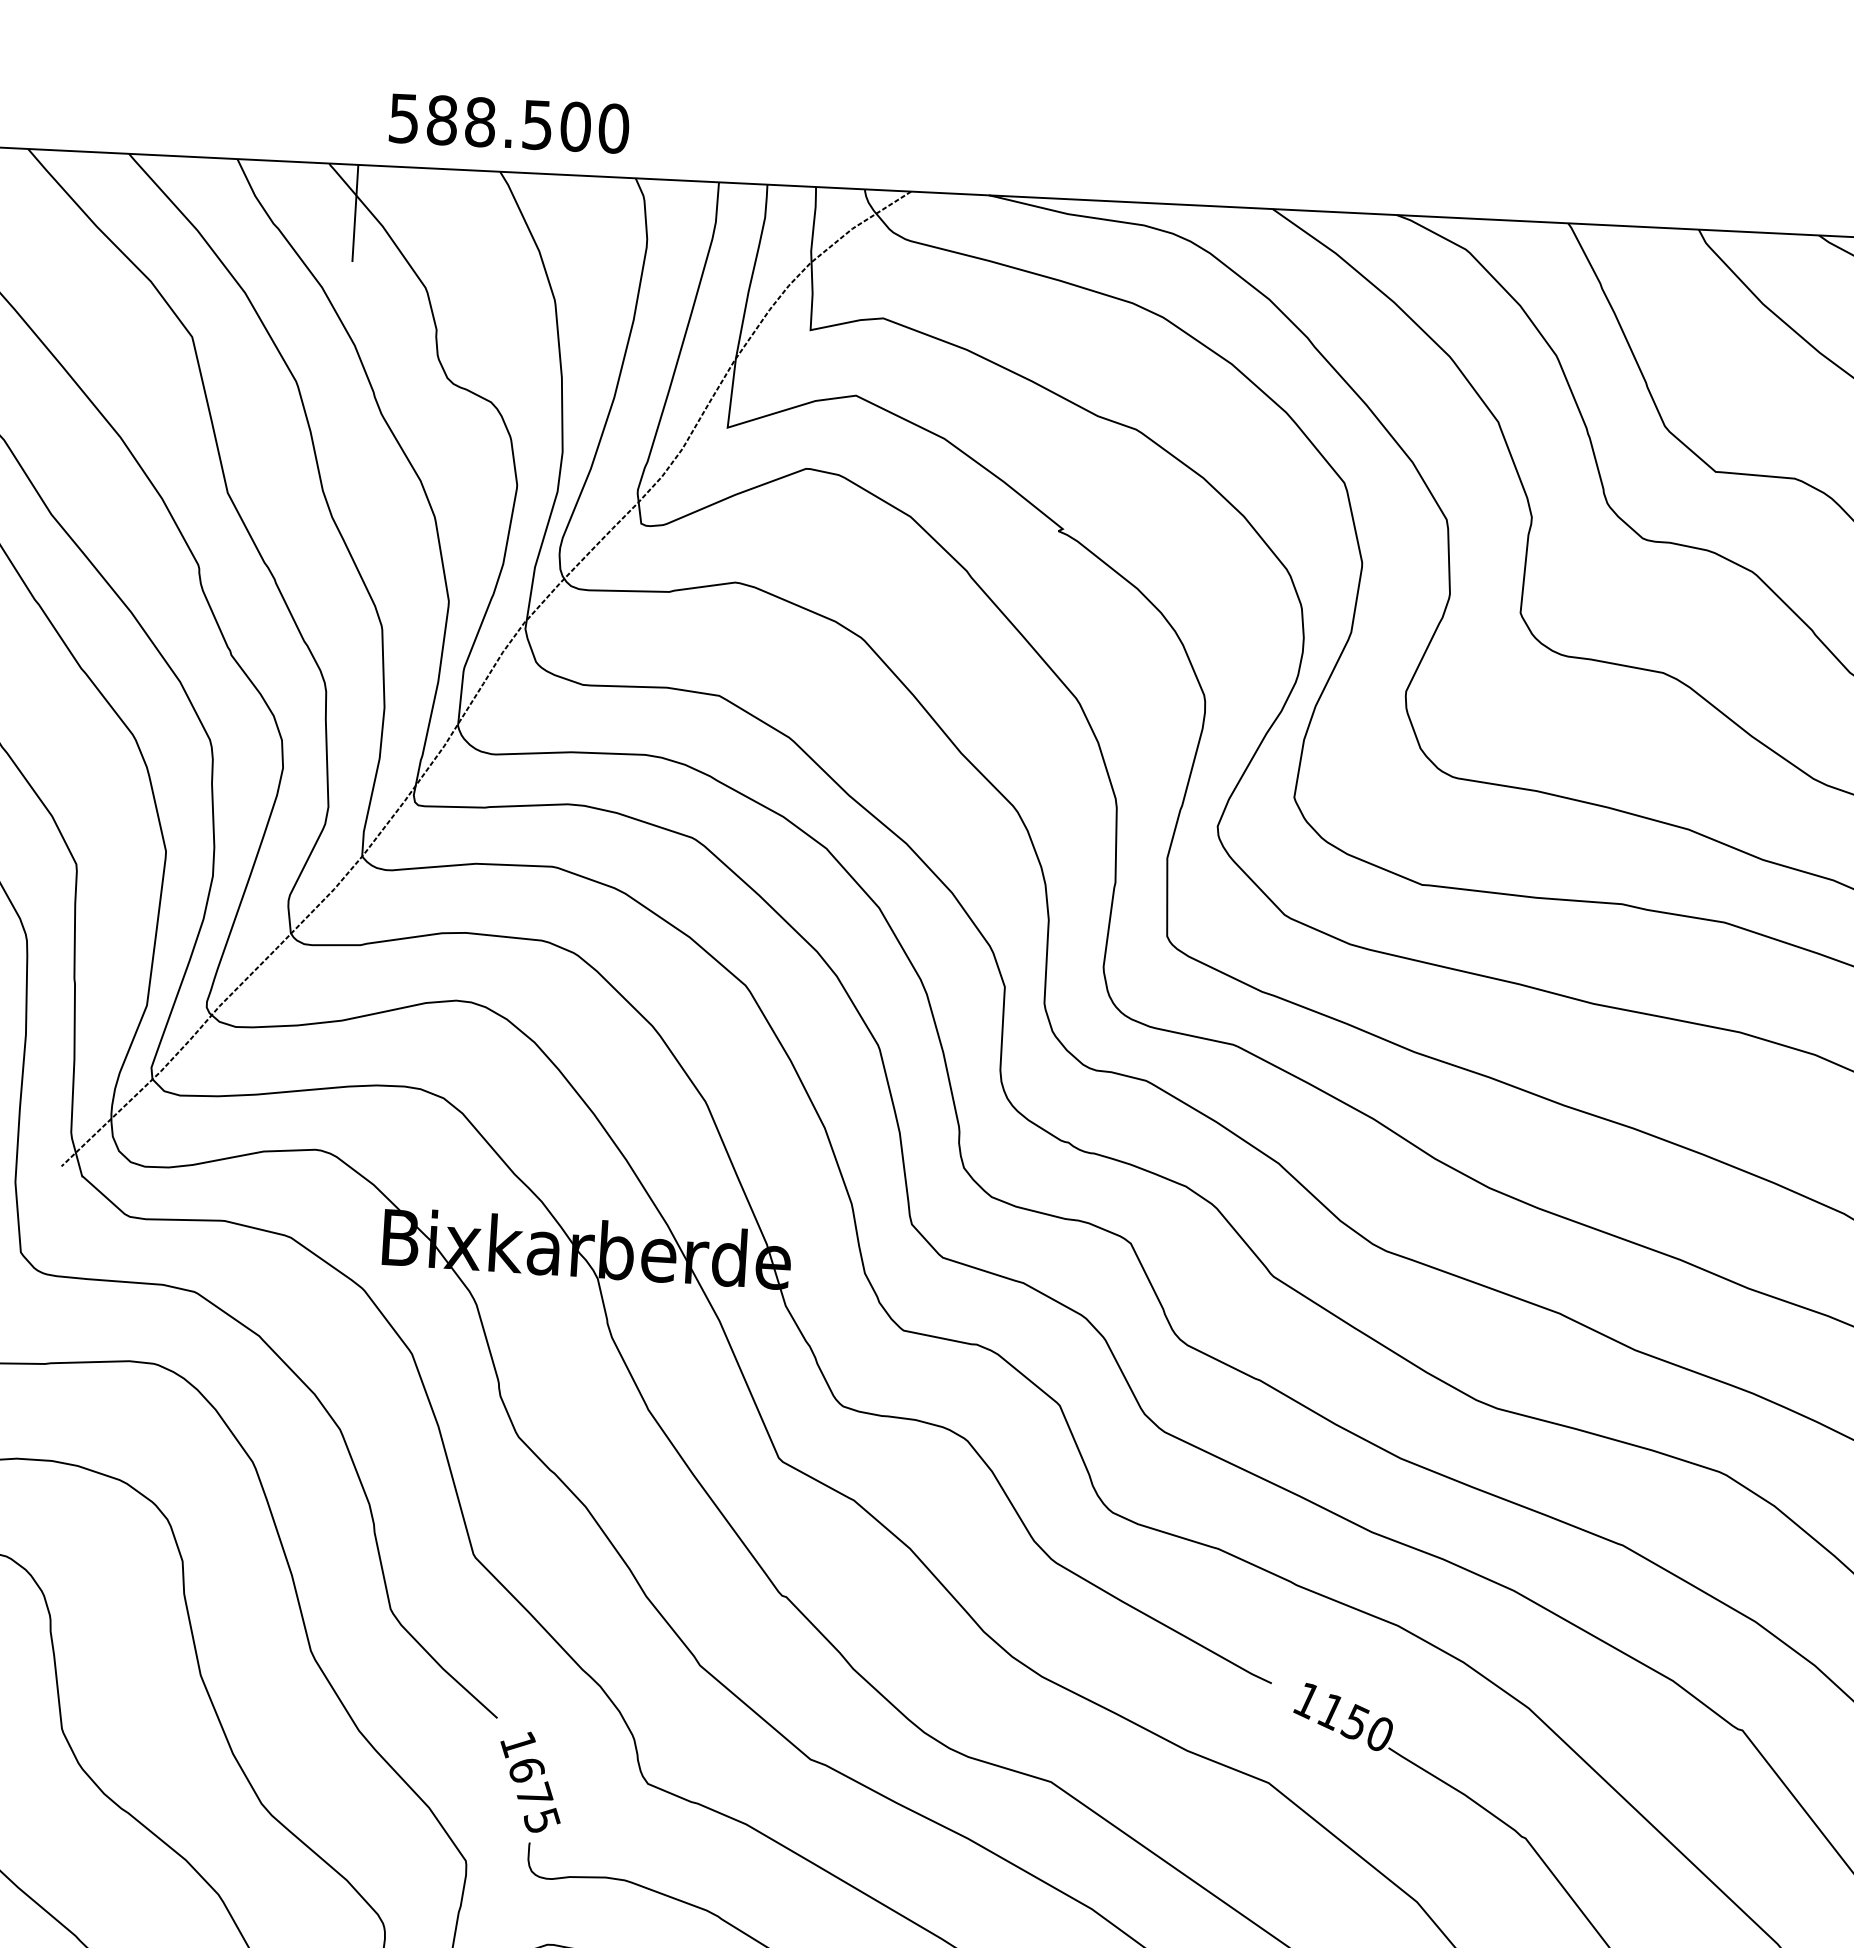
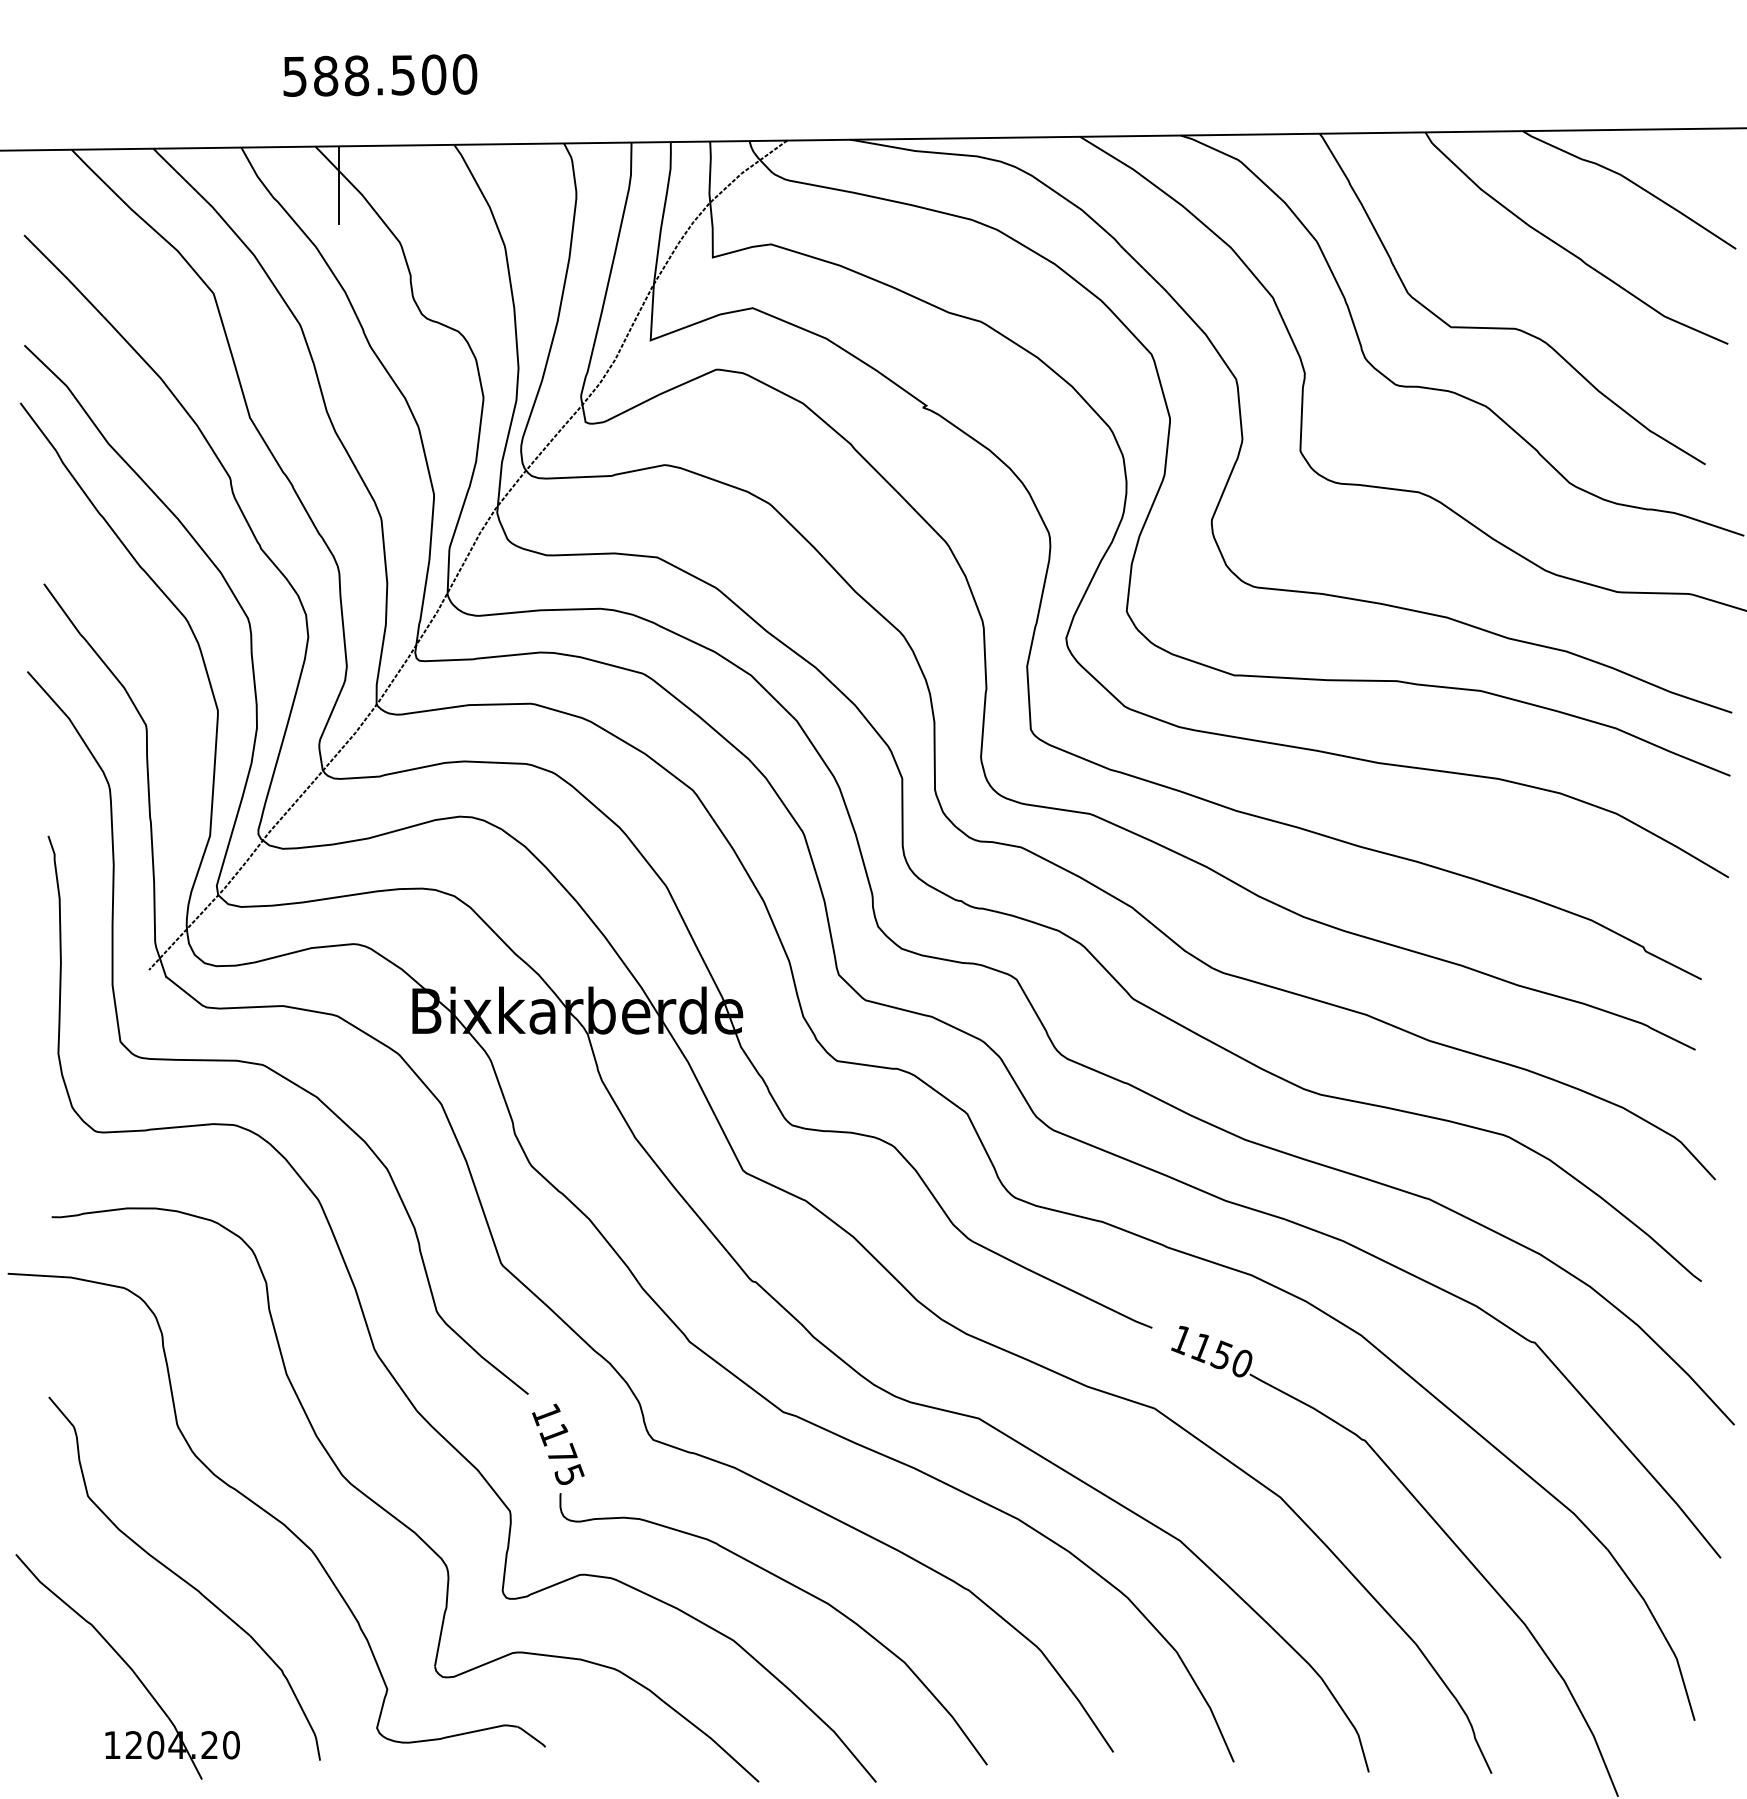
text: (509, 123) -> (380, 75), moved
text: (526, 1769) -> (554, 1434), 1675 -> 1175

